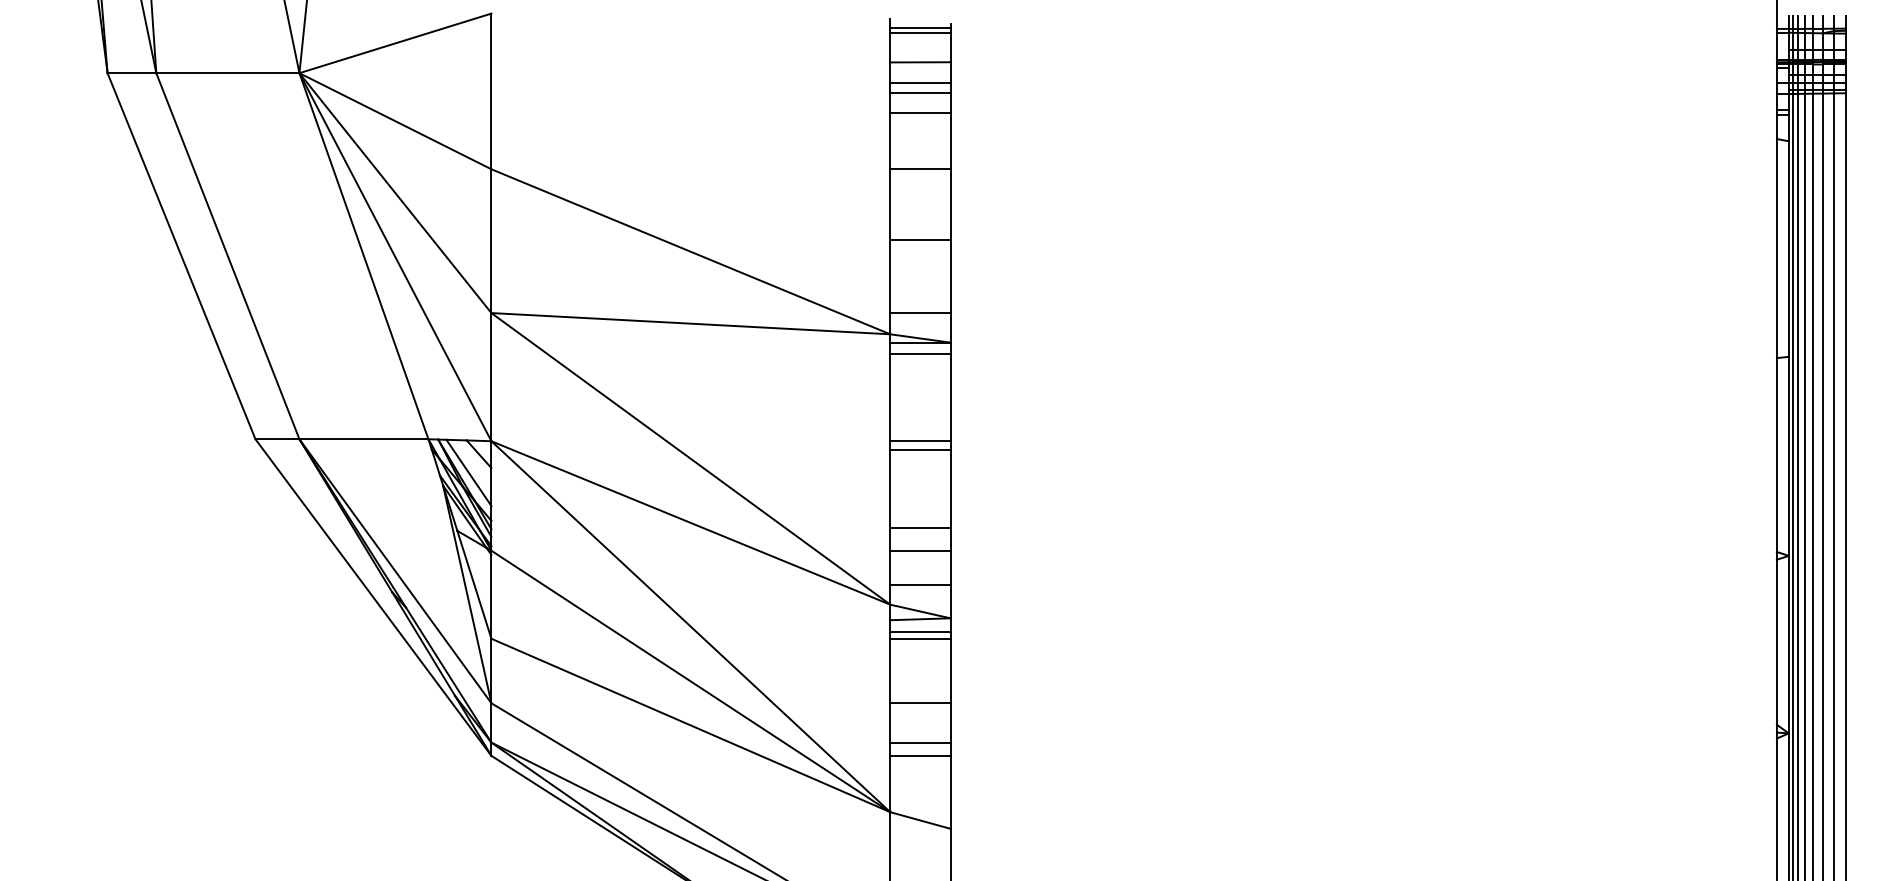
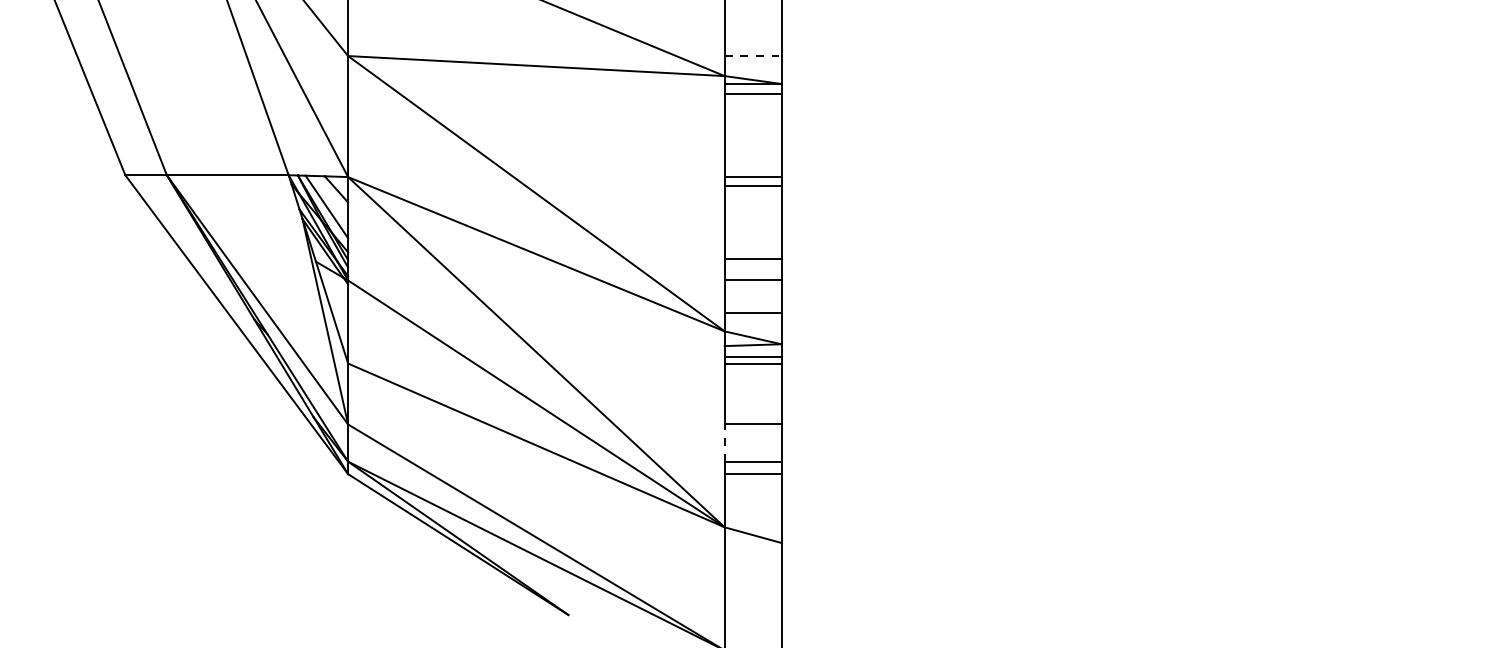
line: (920, 313) -> (753, 56), solid -> dashed
line: (890, 722) -> (724, 442), solid -> dashed

